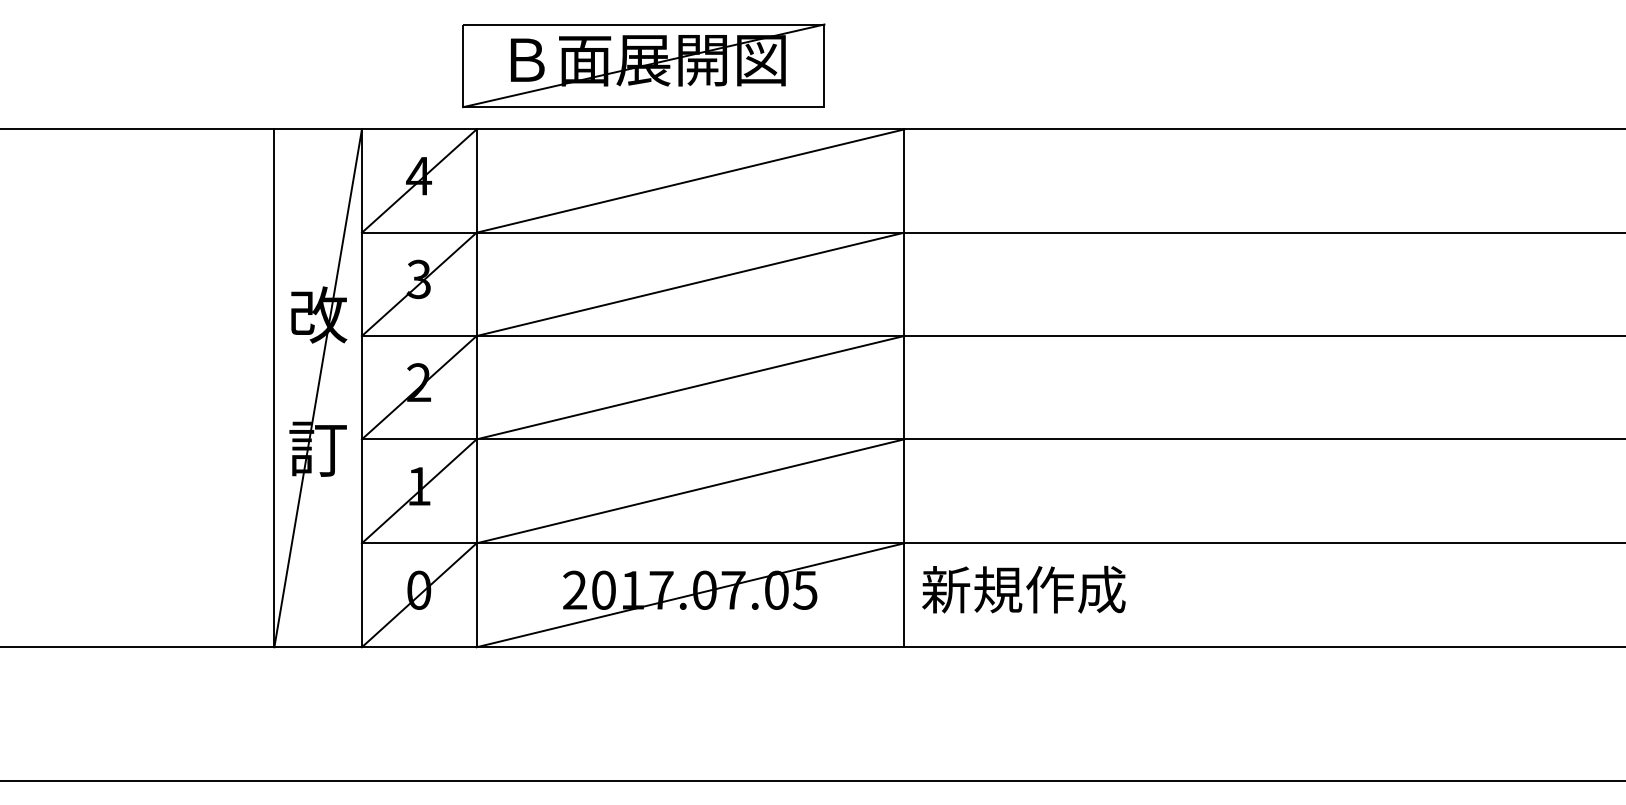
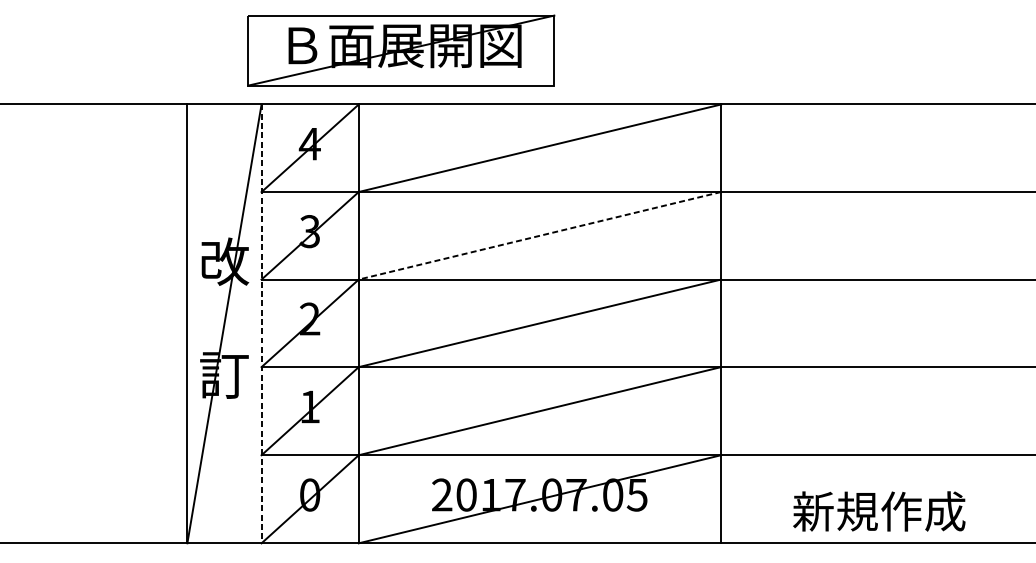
part: (643, 65) -> (401, 50), moved
line: (690, 284) -> (539, 235), solid -> dashed
line: (361, 388) -> (261, 324), solid -> dashed
text: (1023, 589) -> (878, 511), moved

